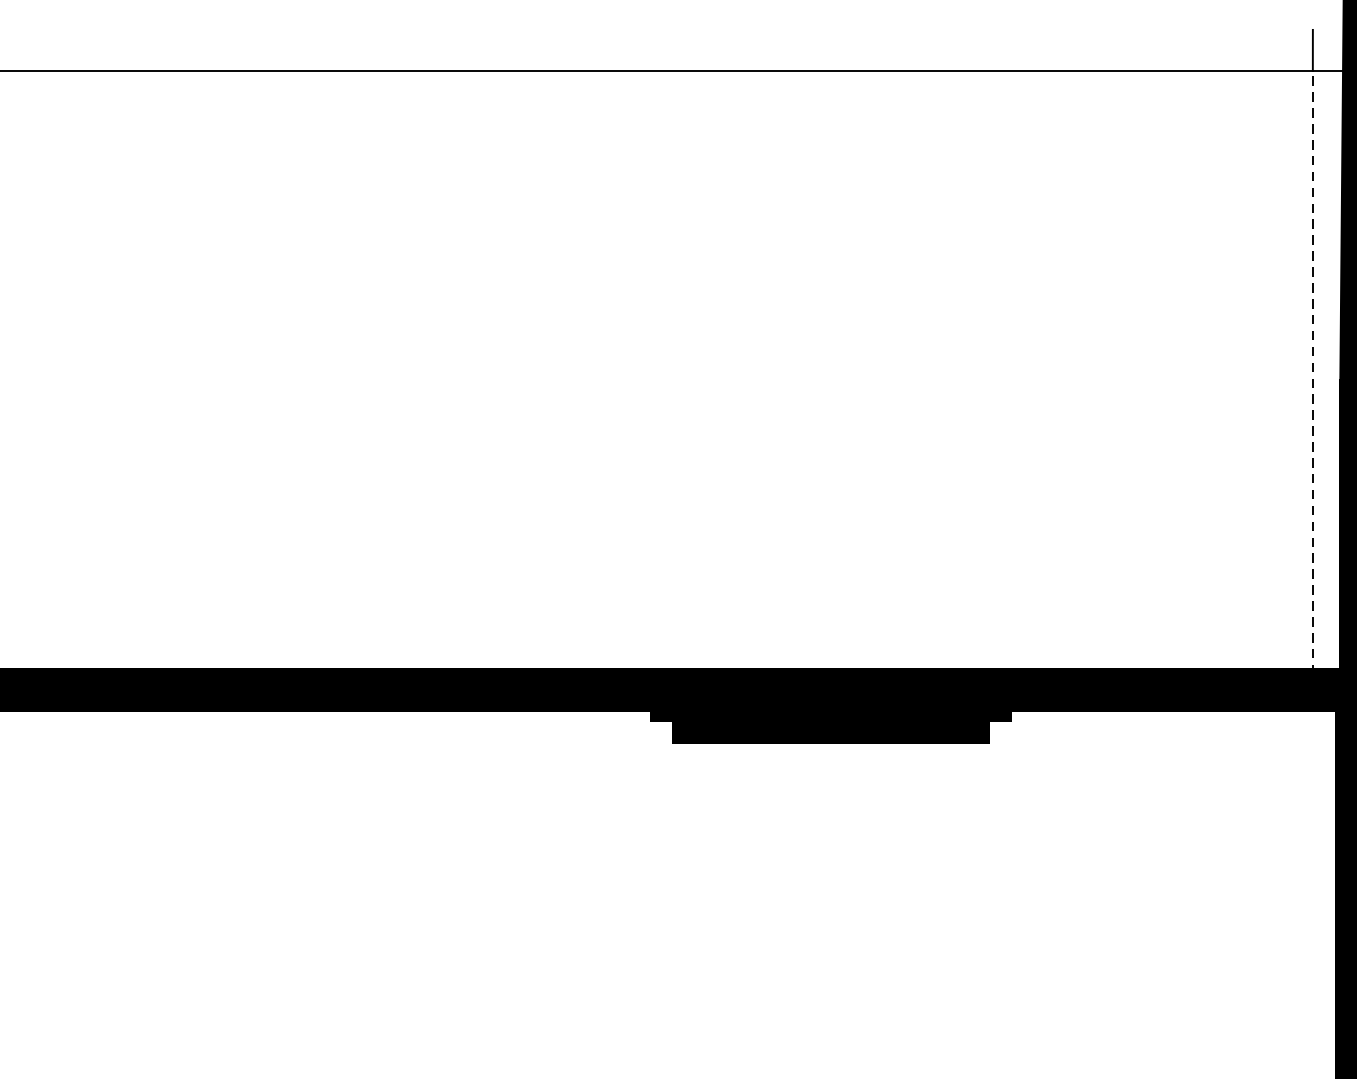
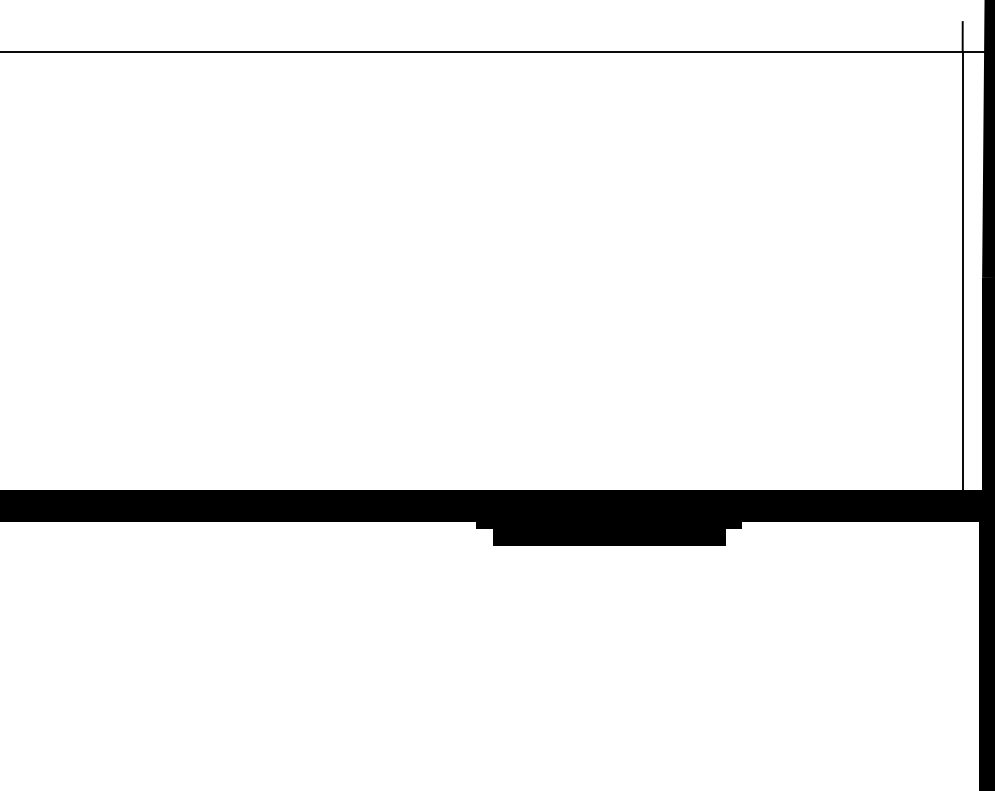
line: (1312, 381) -> (962, 279), dashed -> solid

